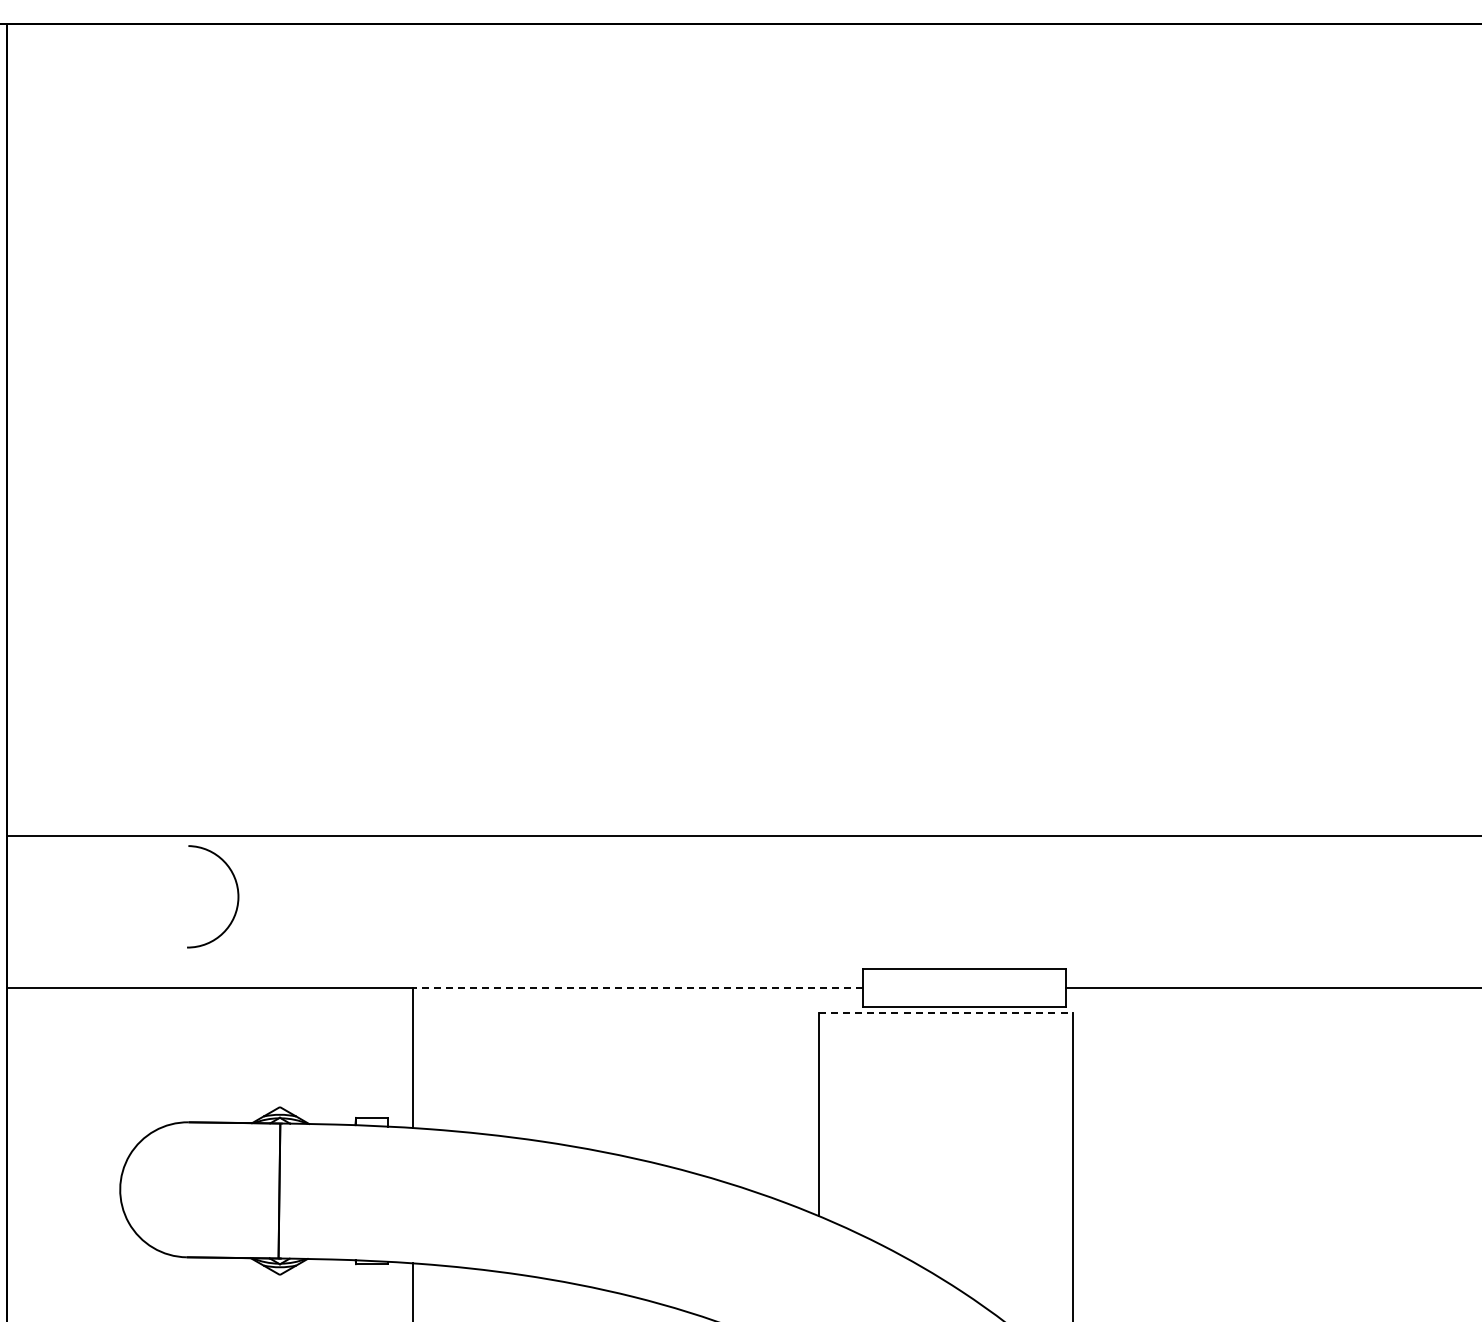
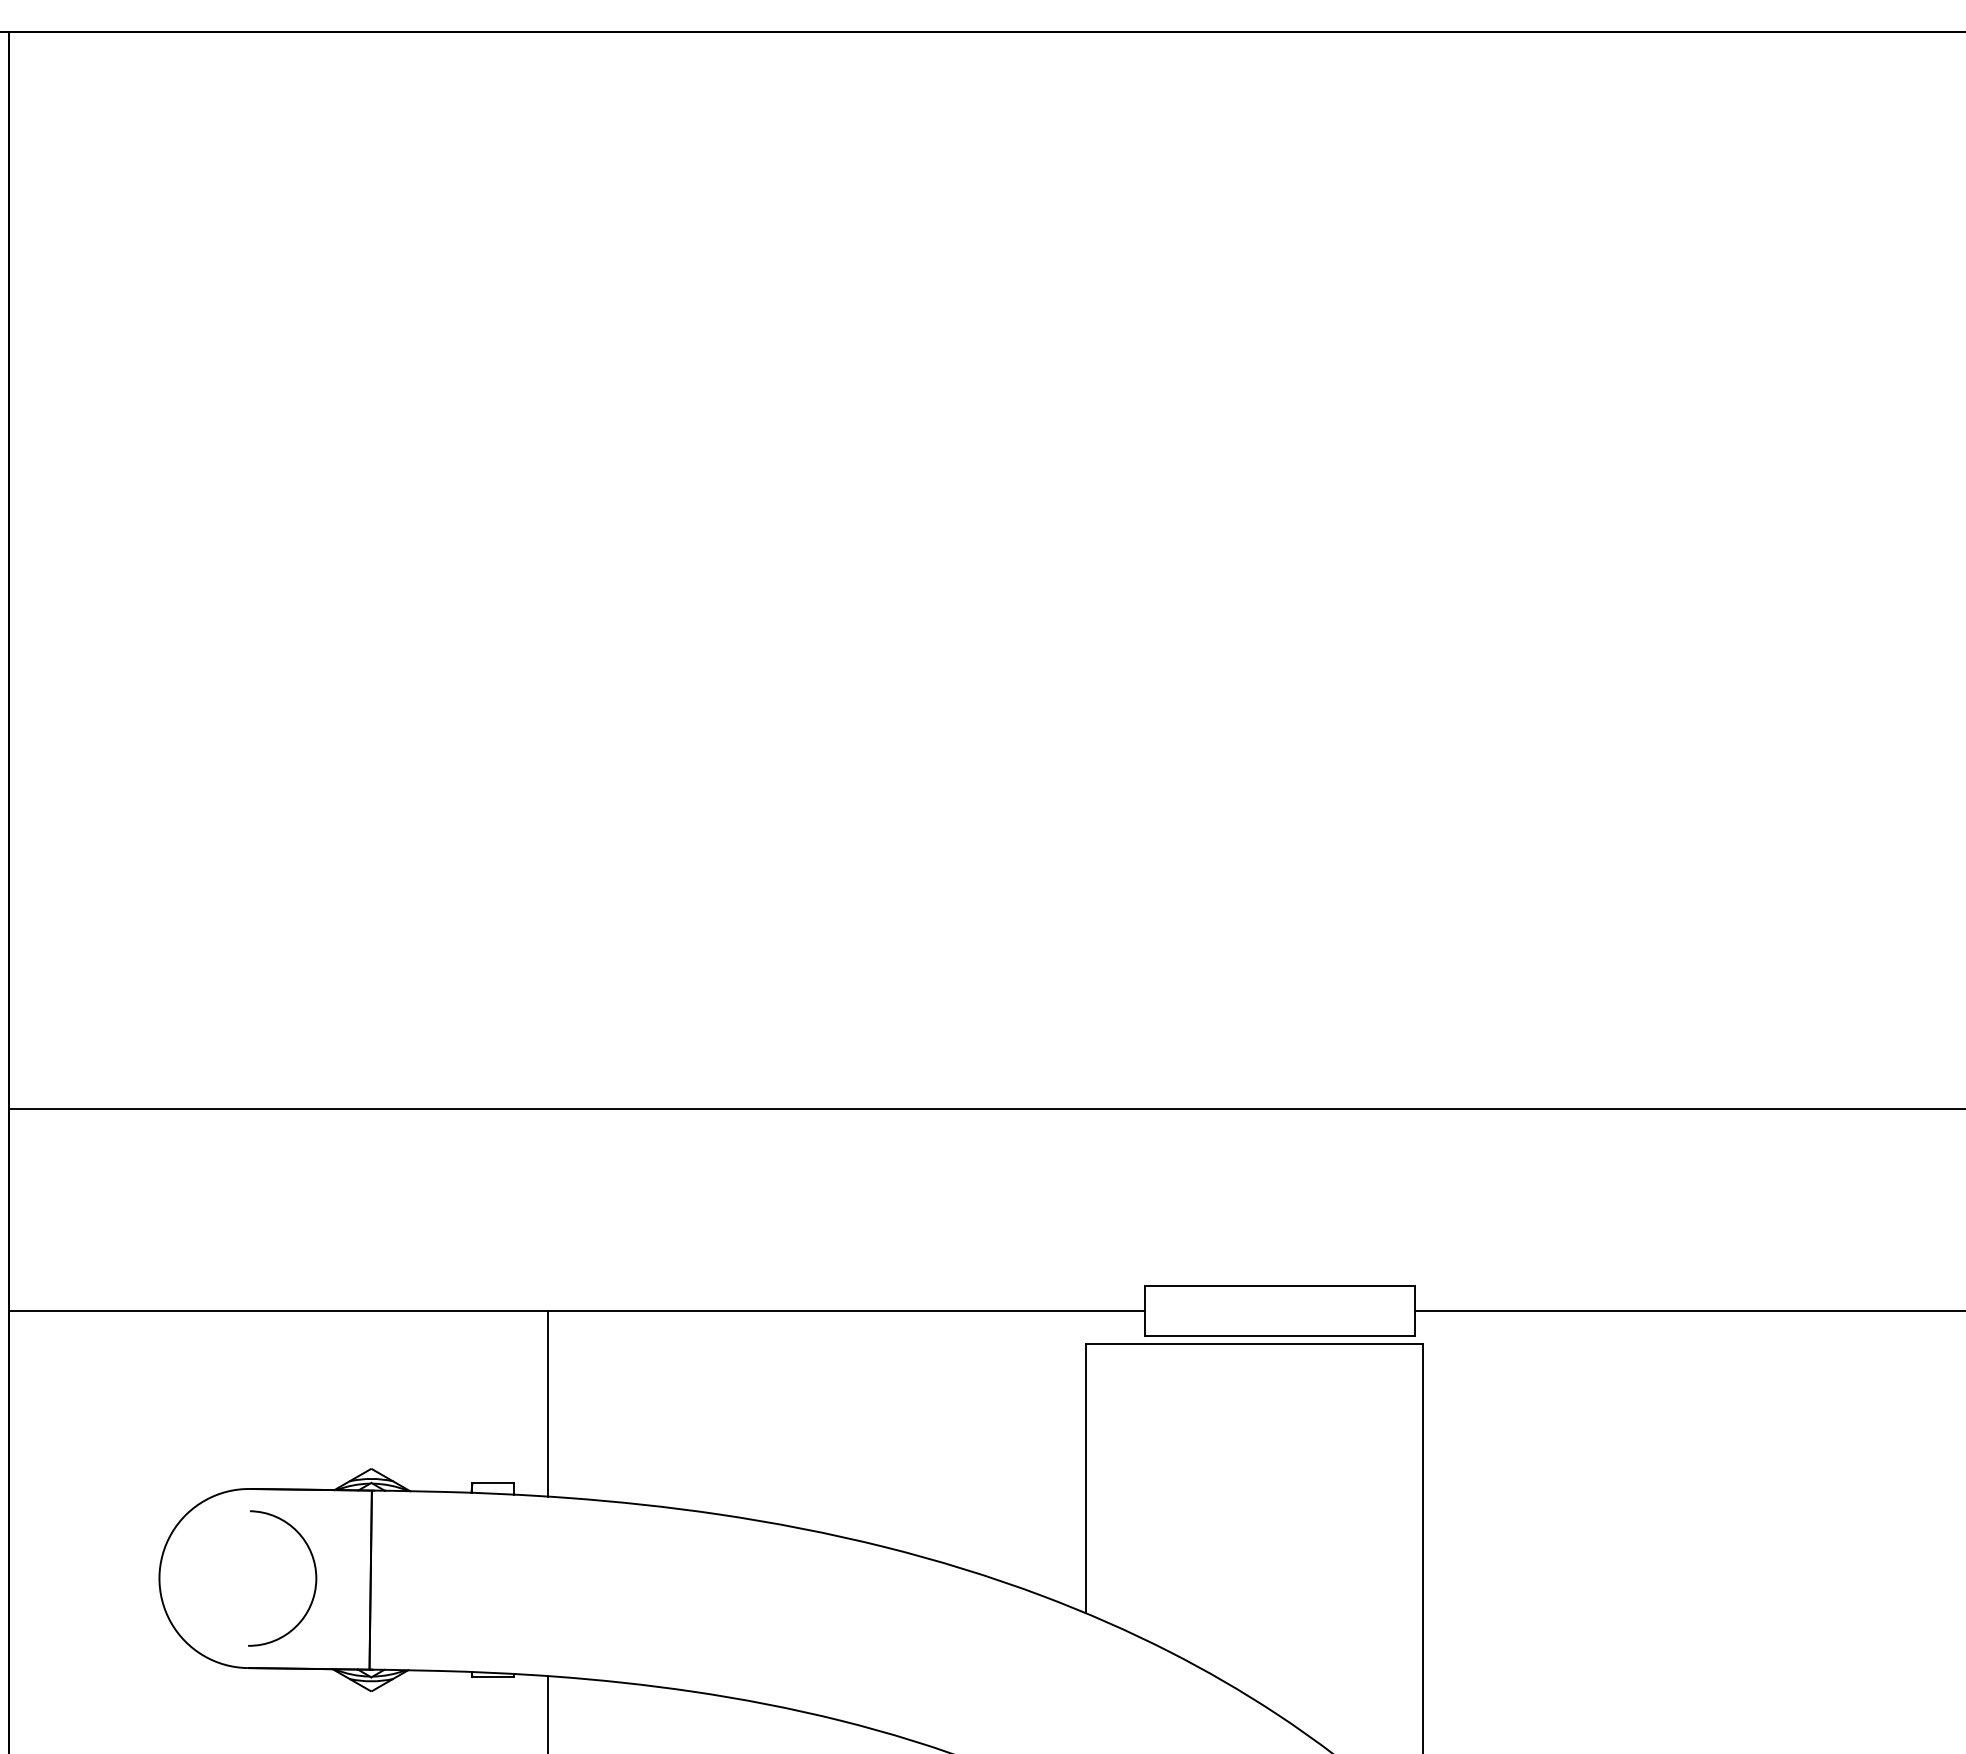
arc: (237, 896) -> (315, 1578), moved
line: (637, 988) -> (845, 1311), dashed -> solid
line: (945, 1013) -> (1254, 1344), dashed -> solid

